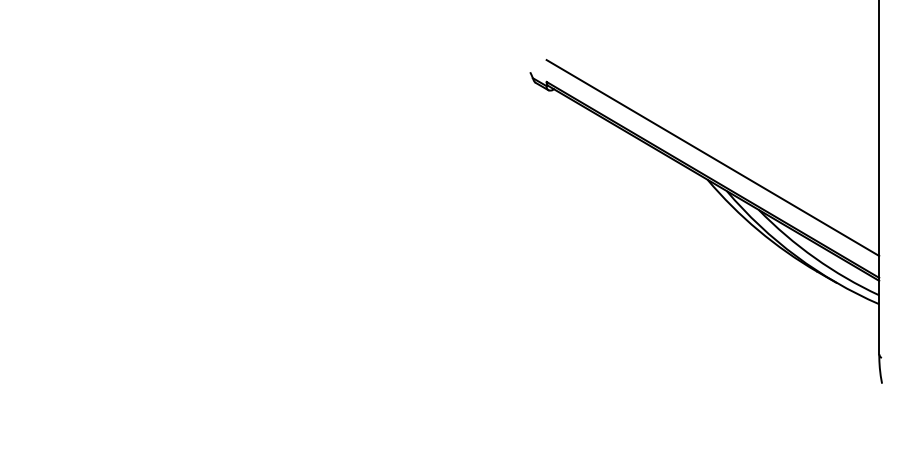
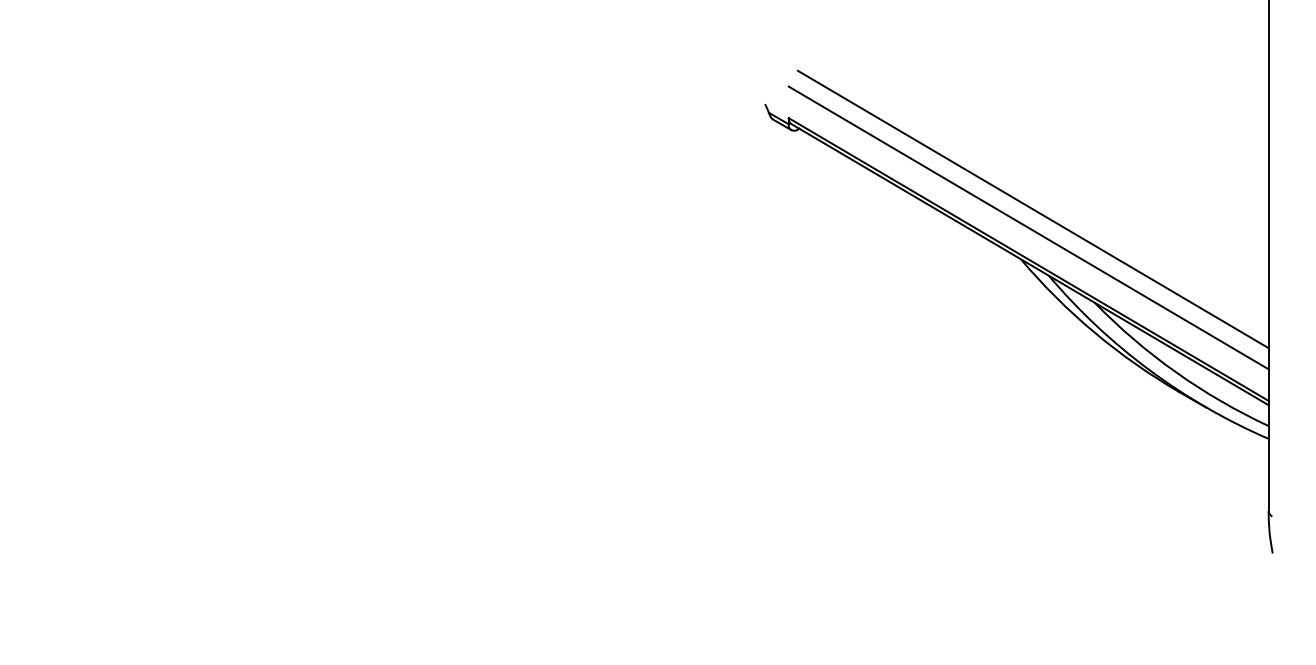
line: (715, 145) -> (1032, 209), added

